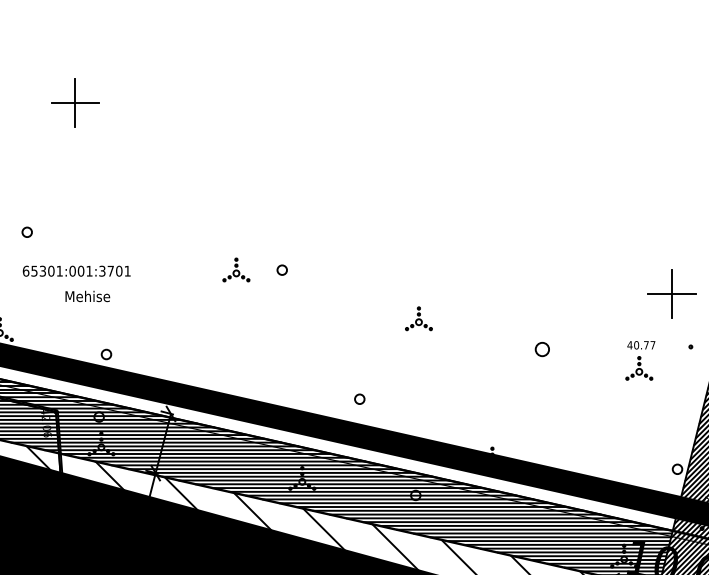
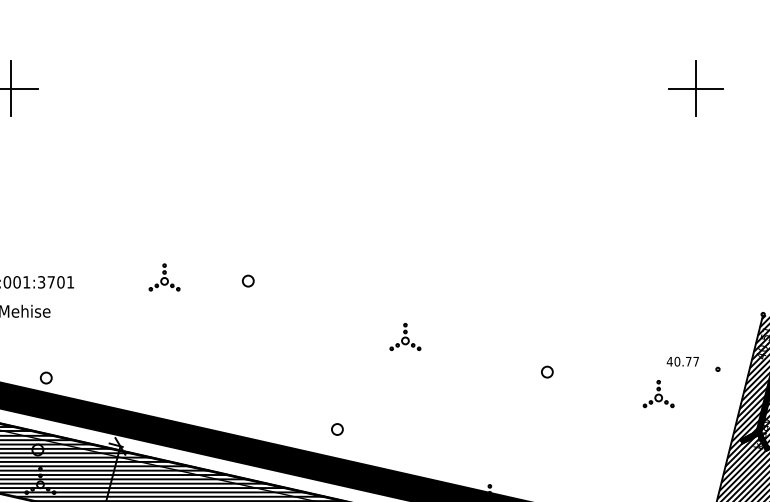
part: (236, 269) -> (164, 276), moved
part: (671, 293) -> (695, 88), moved
text: (641, 345) -> (683, 361), moved
part: (542, 348) -> (547, 371), size x0.71

